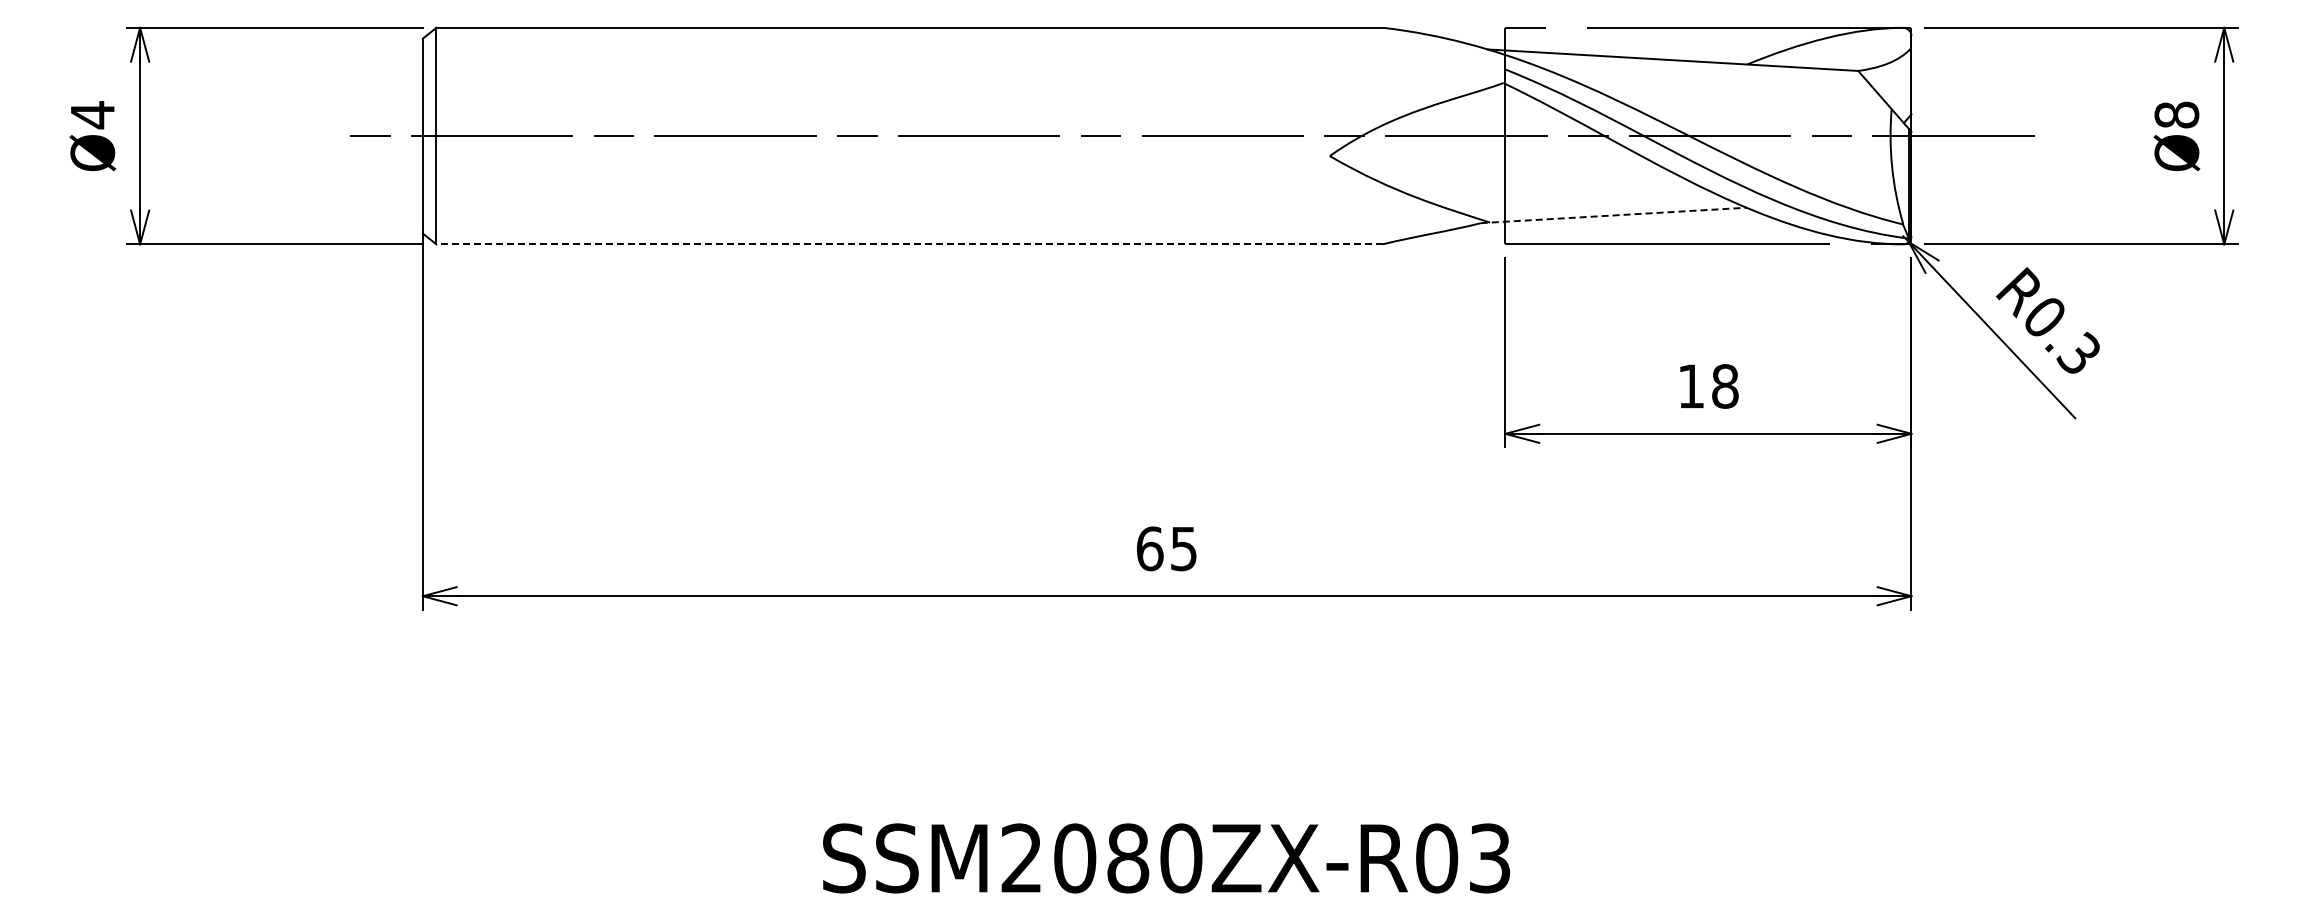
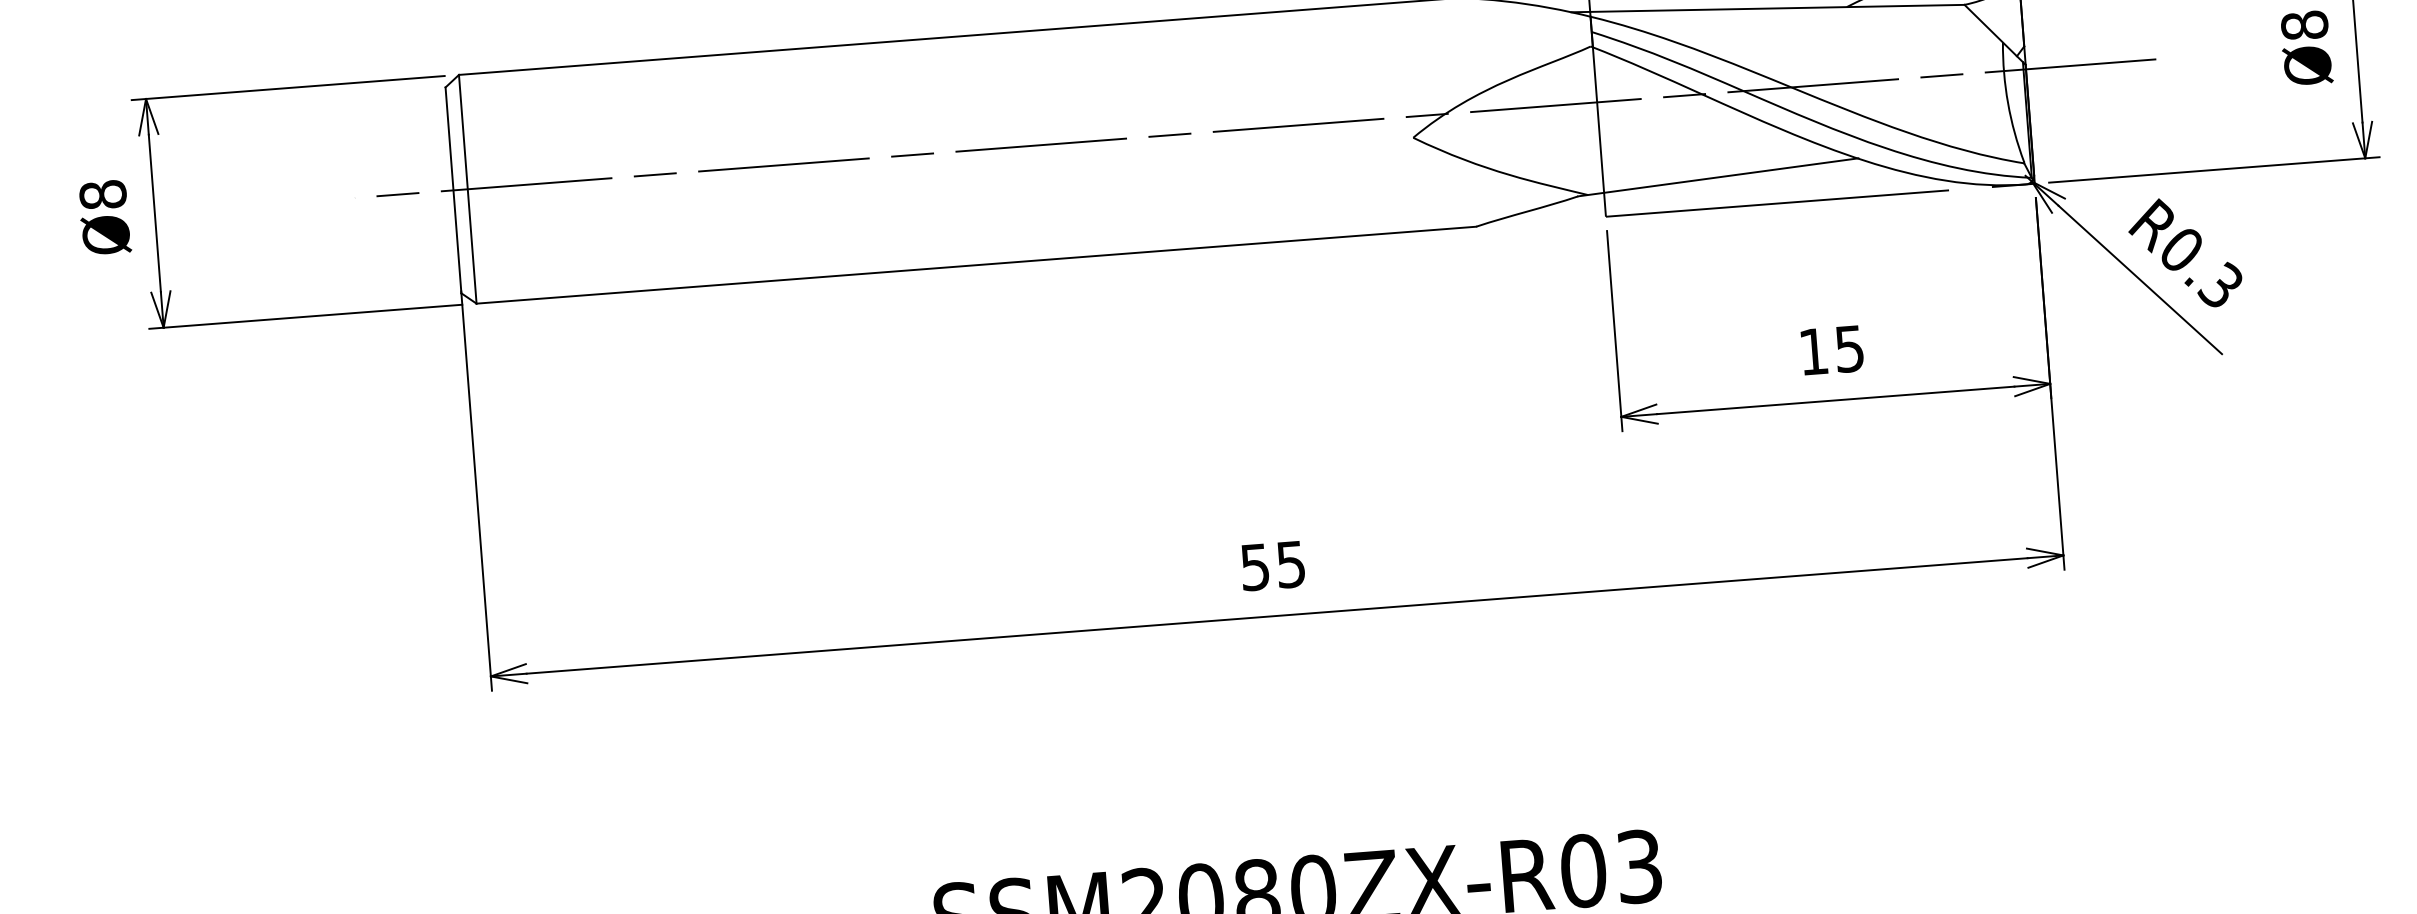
text: (92, 115) -> (102, 195), Ø4 -> Ø8
line: (1614, 215) -> (1718, 177), dashed -> solid
line: (909, 244) -> (976, 265), dashed -> solid
text: (1725, 386) -> (1849, 349), 18 -> 15
text: (1149, 548) -> (1254, 566), 65 -> 55

